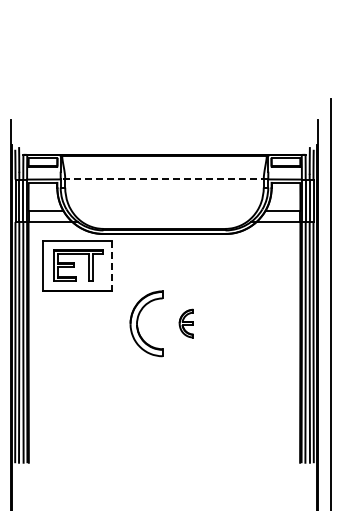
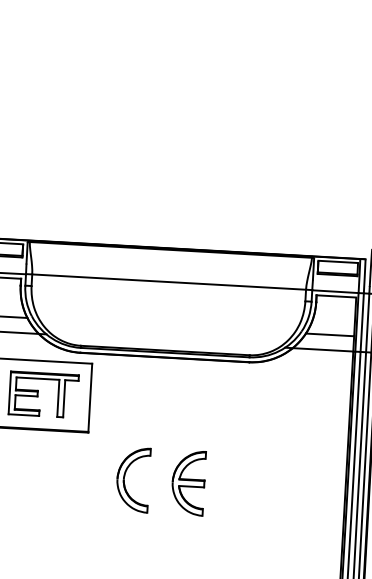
line: (164, 179) -> (169, 282), dashed -> solid
line: (112, 266) -> (90, 398), dashed -> solid
part: (146, 323) -> (133, 479), size x0.71
part: (186, 323) -> (188, 482), size x1.67

